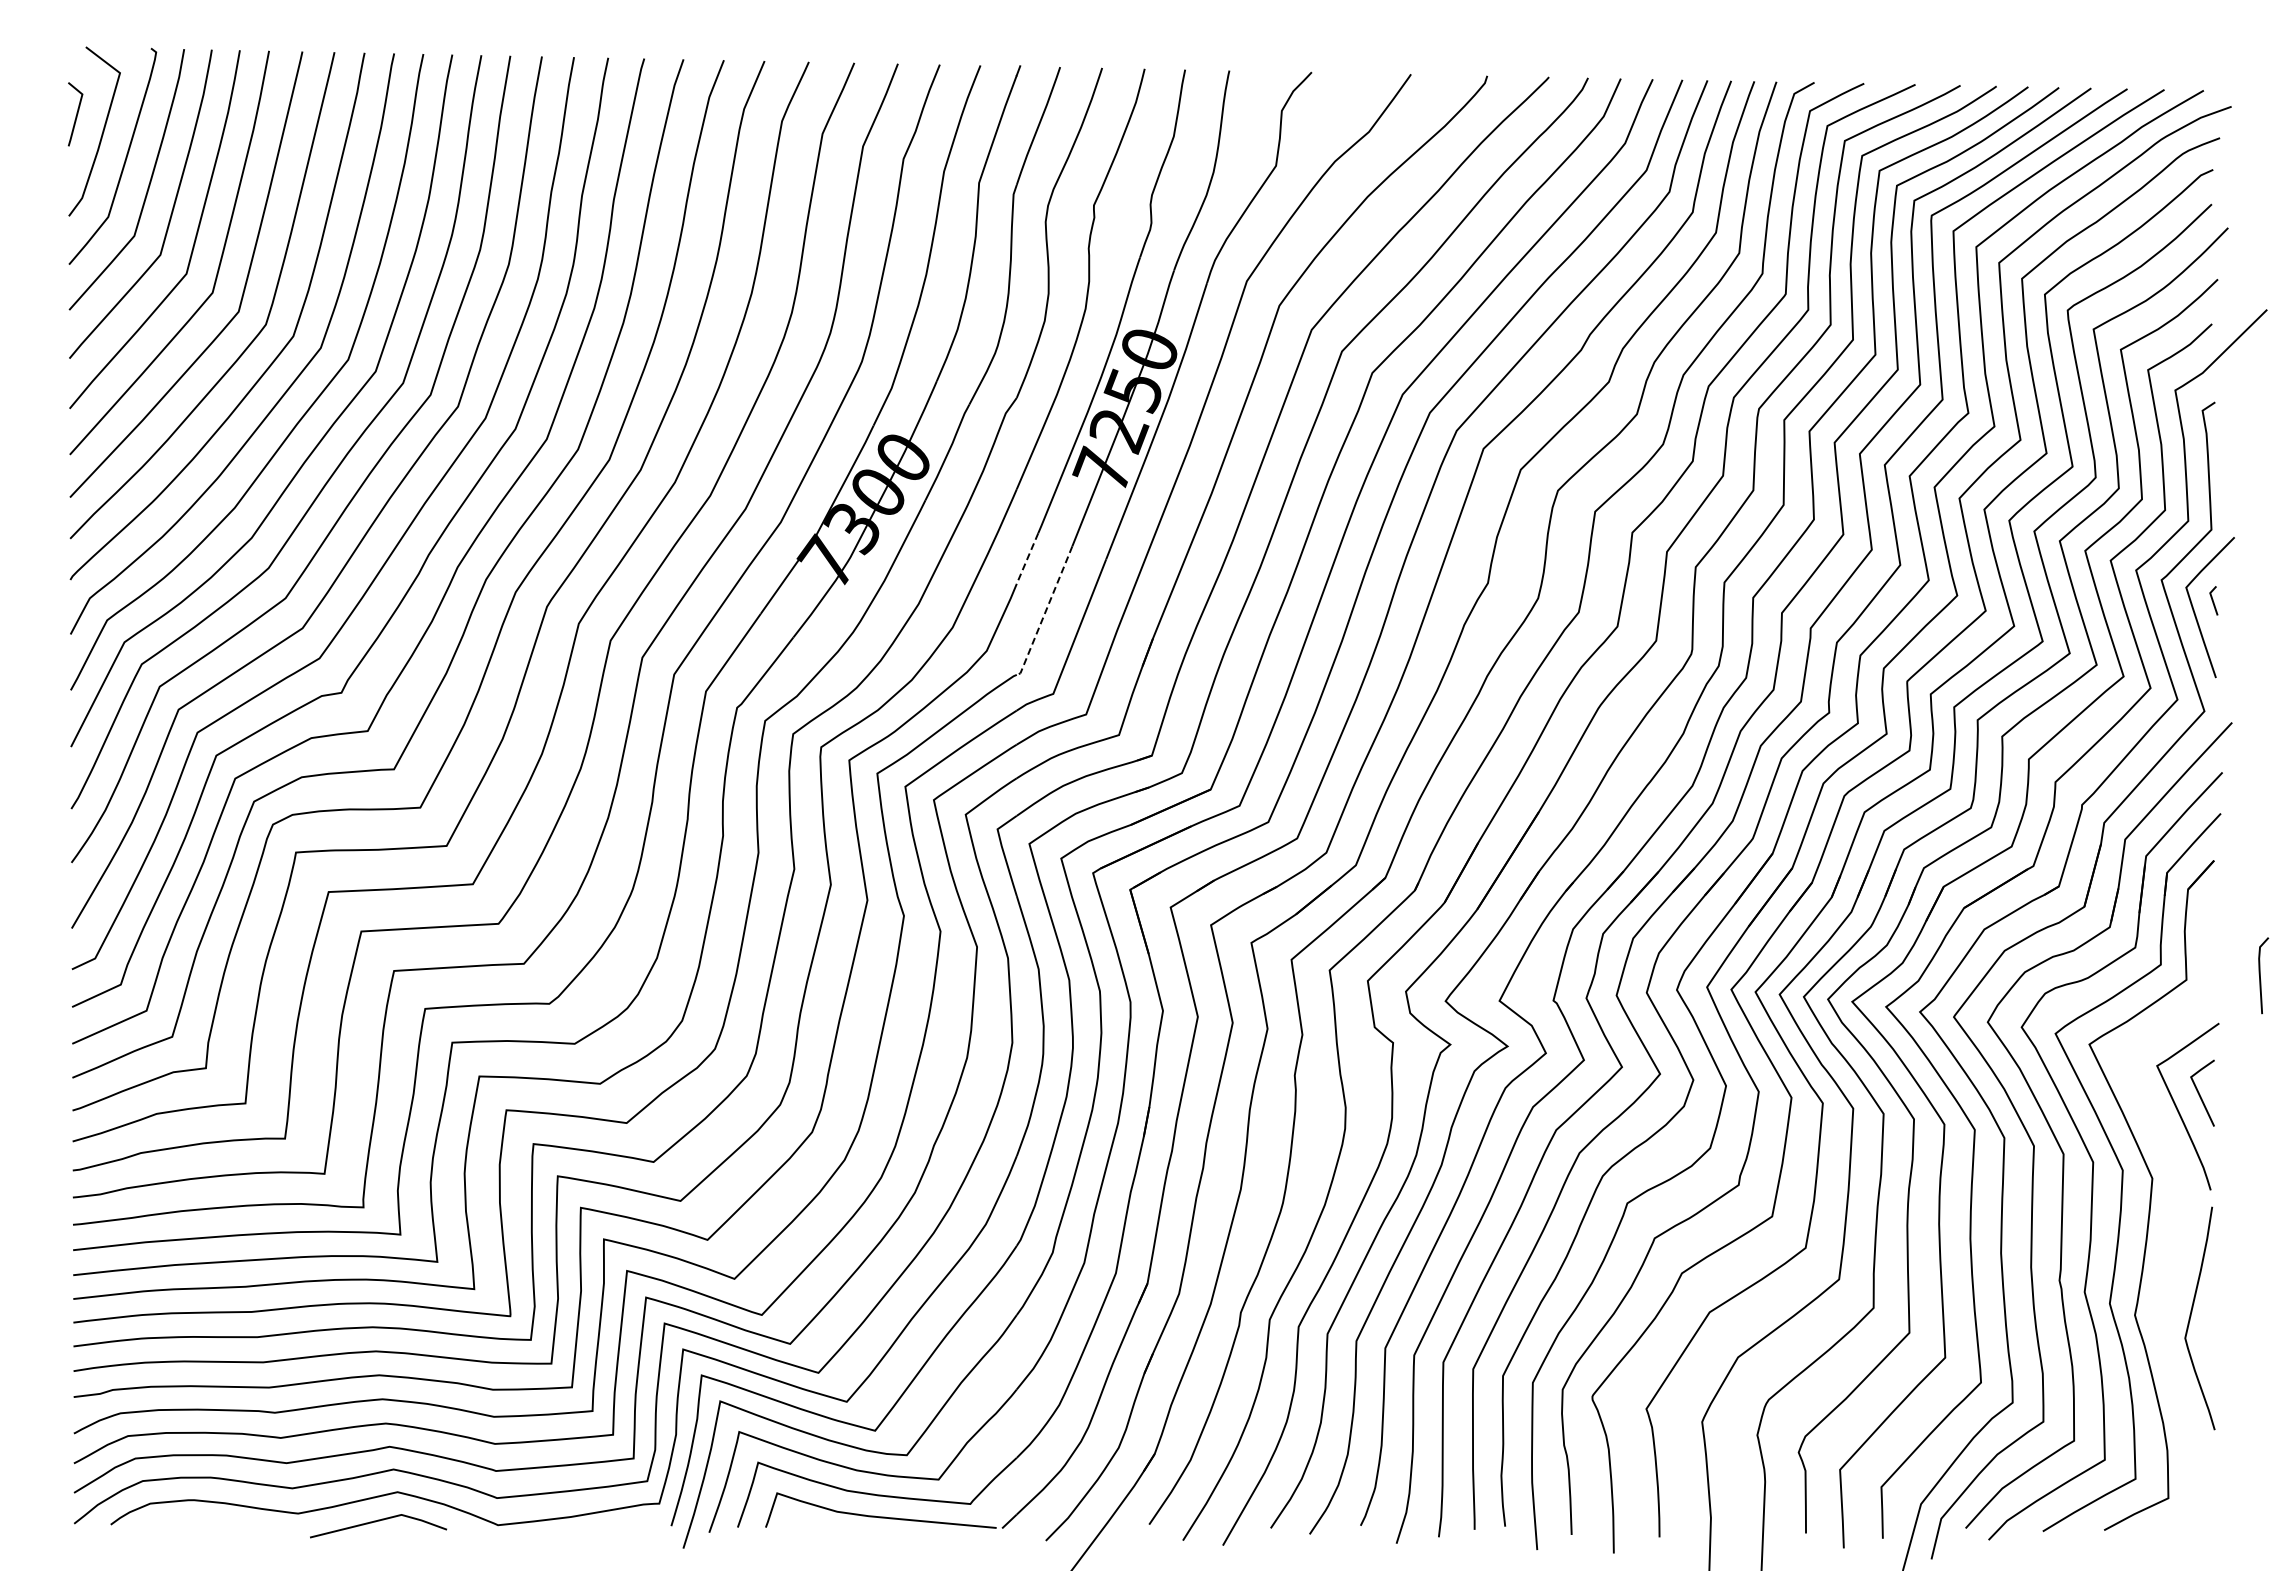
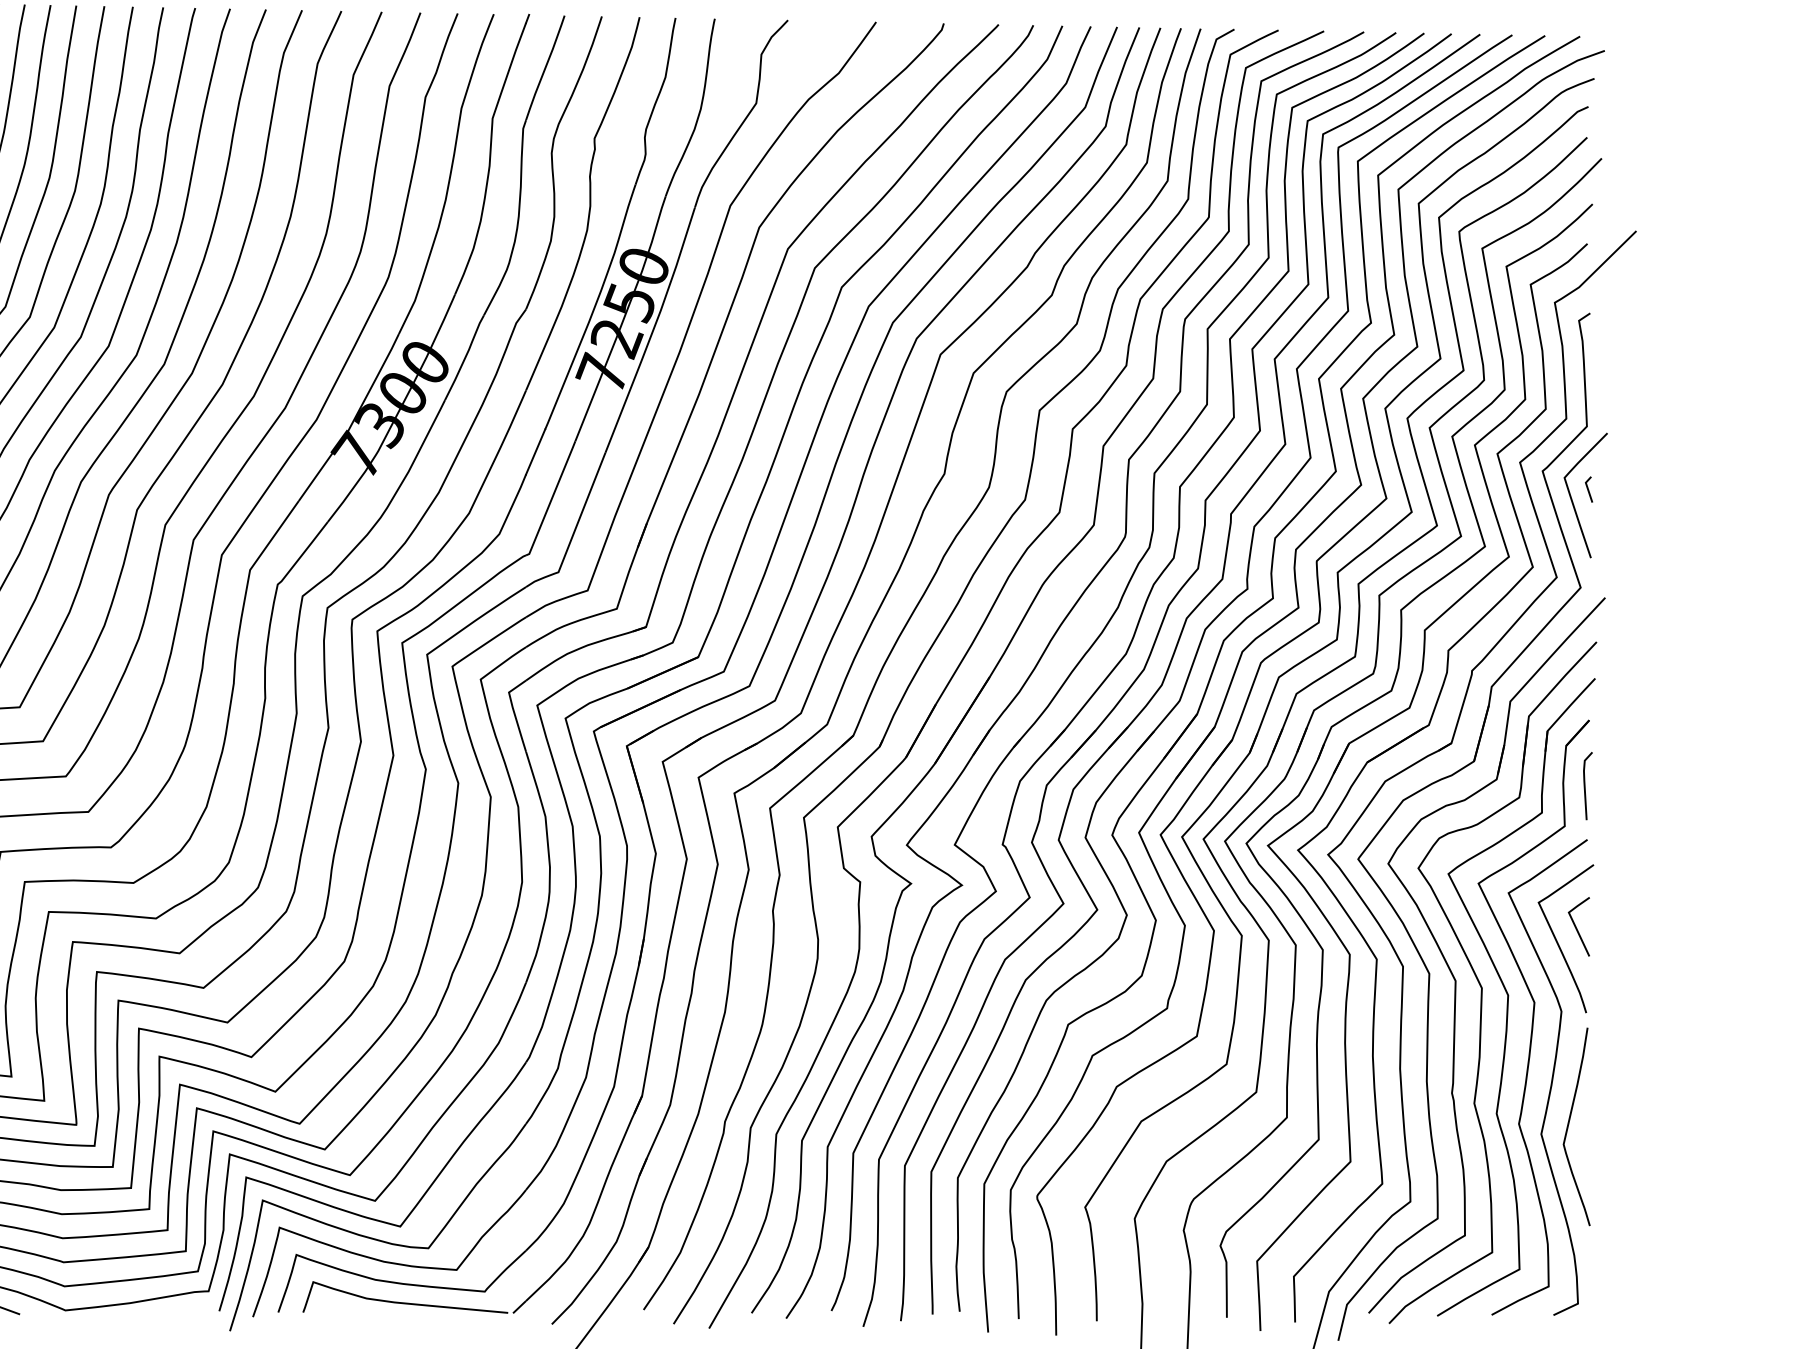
line: (1027, 559) -> (535, 452), dashed -> solid
line: (1045, 611) -> (551, 499), dashed -> solid
line: (2260, 975) -> (1585, 785), moved
curve: (2171, 1263) -> (1551, 1078), added

